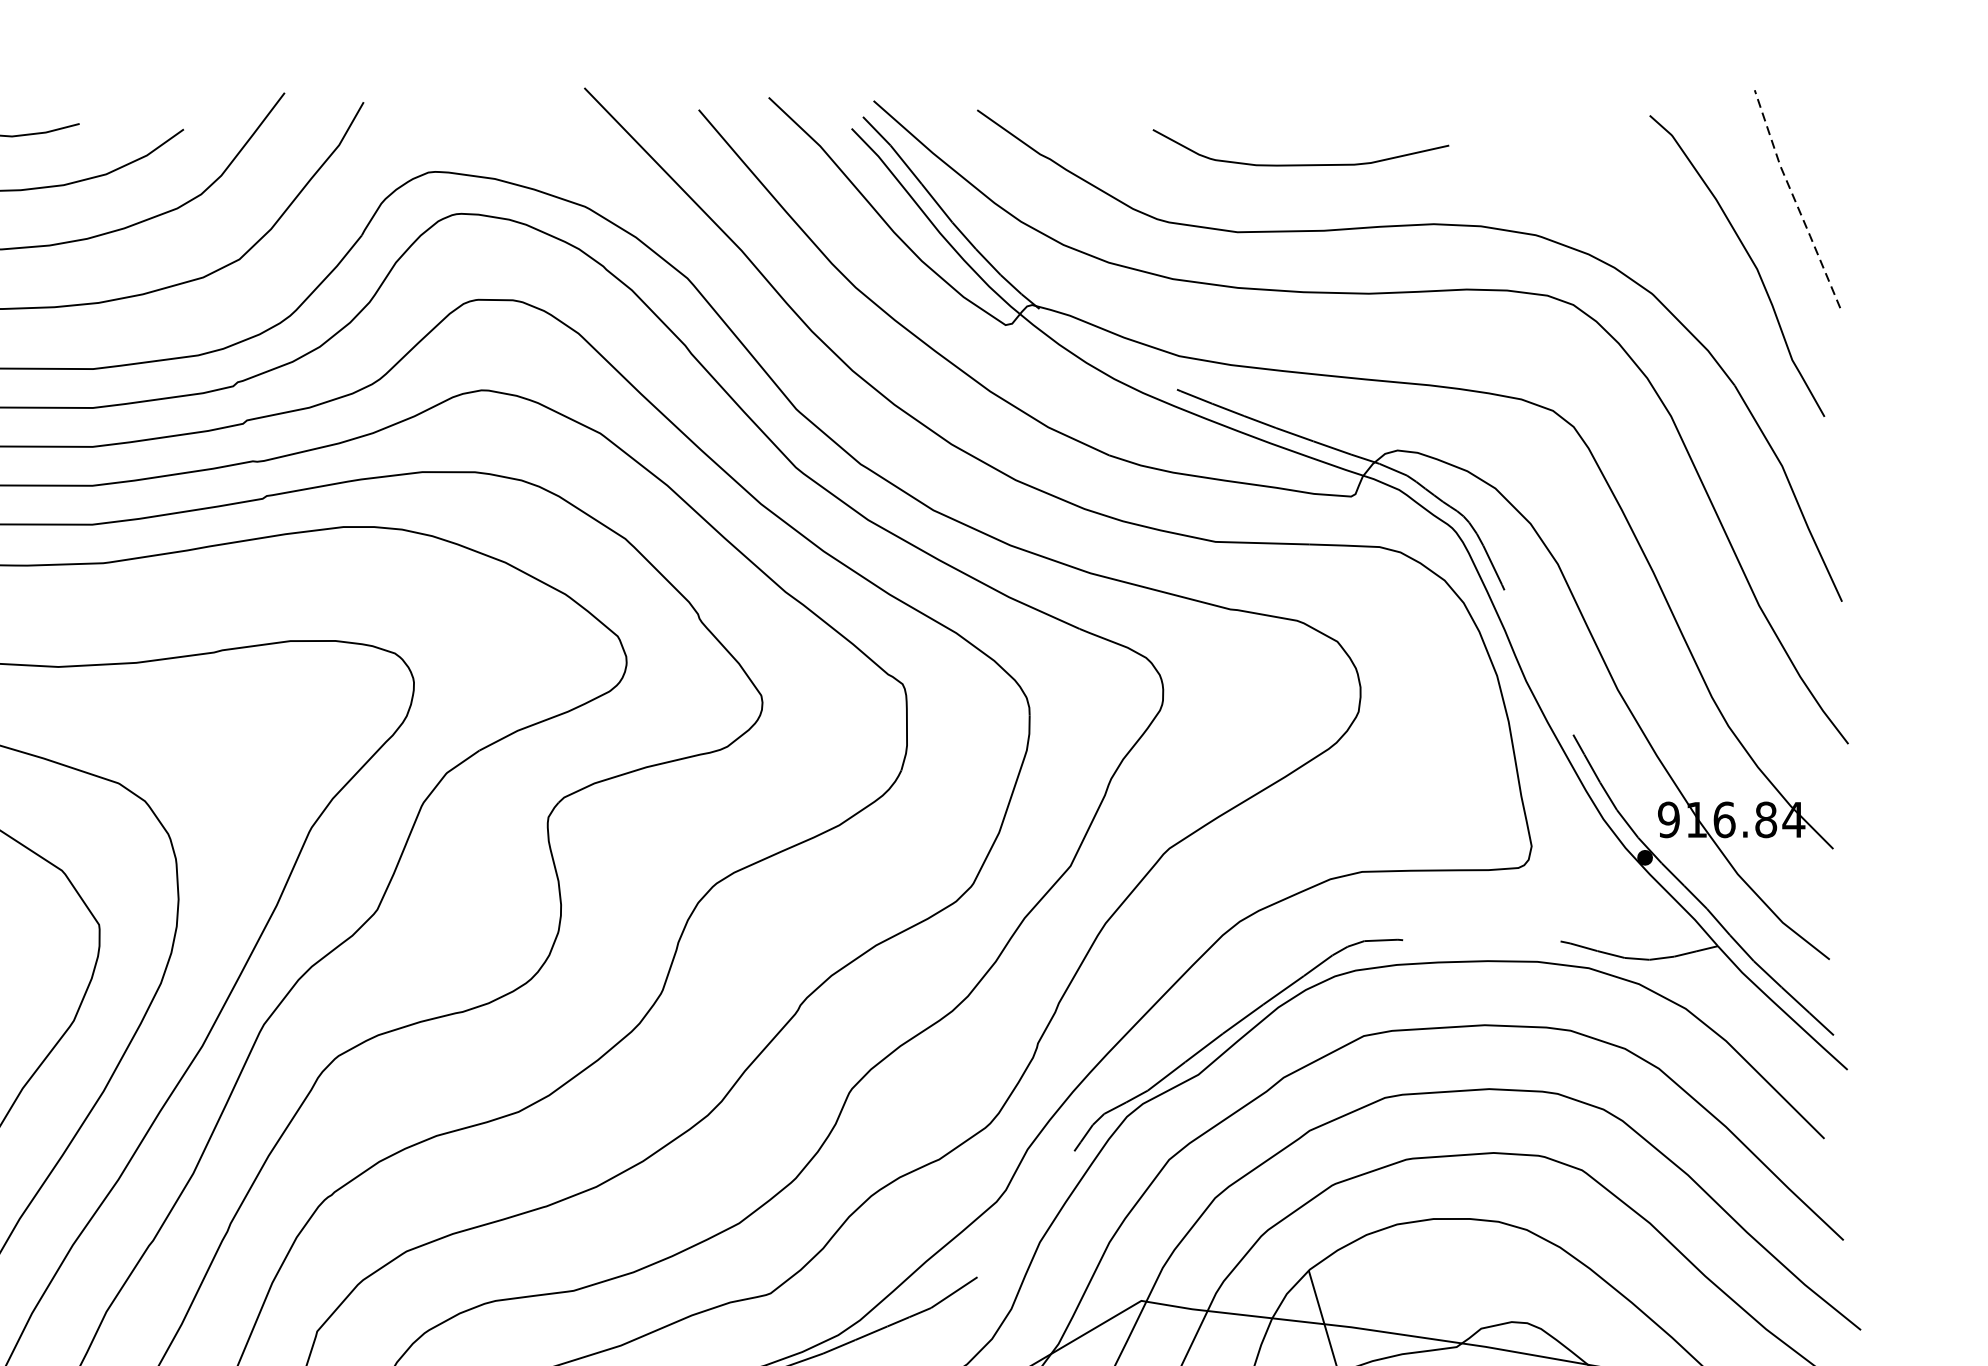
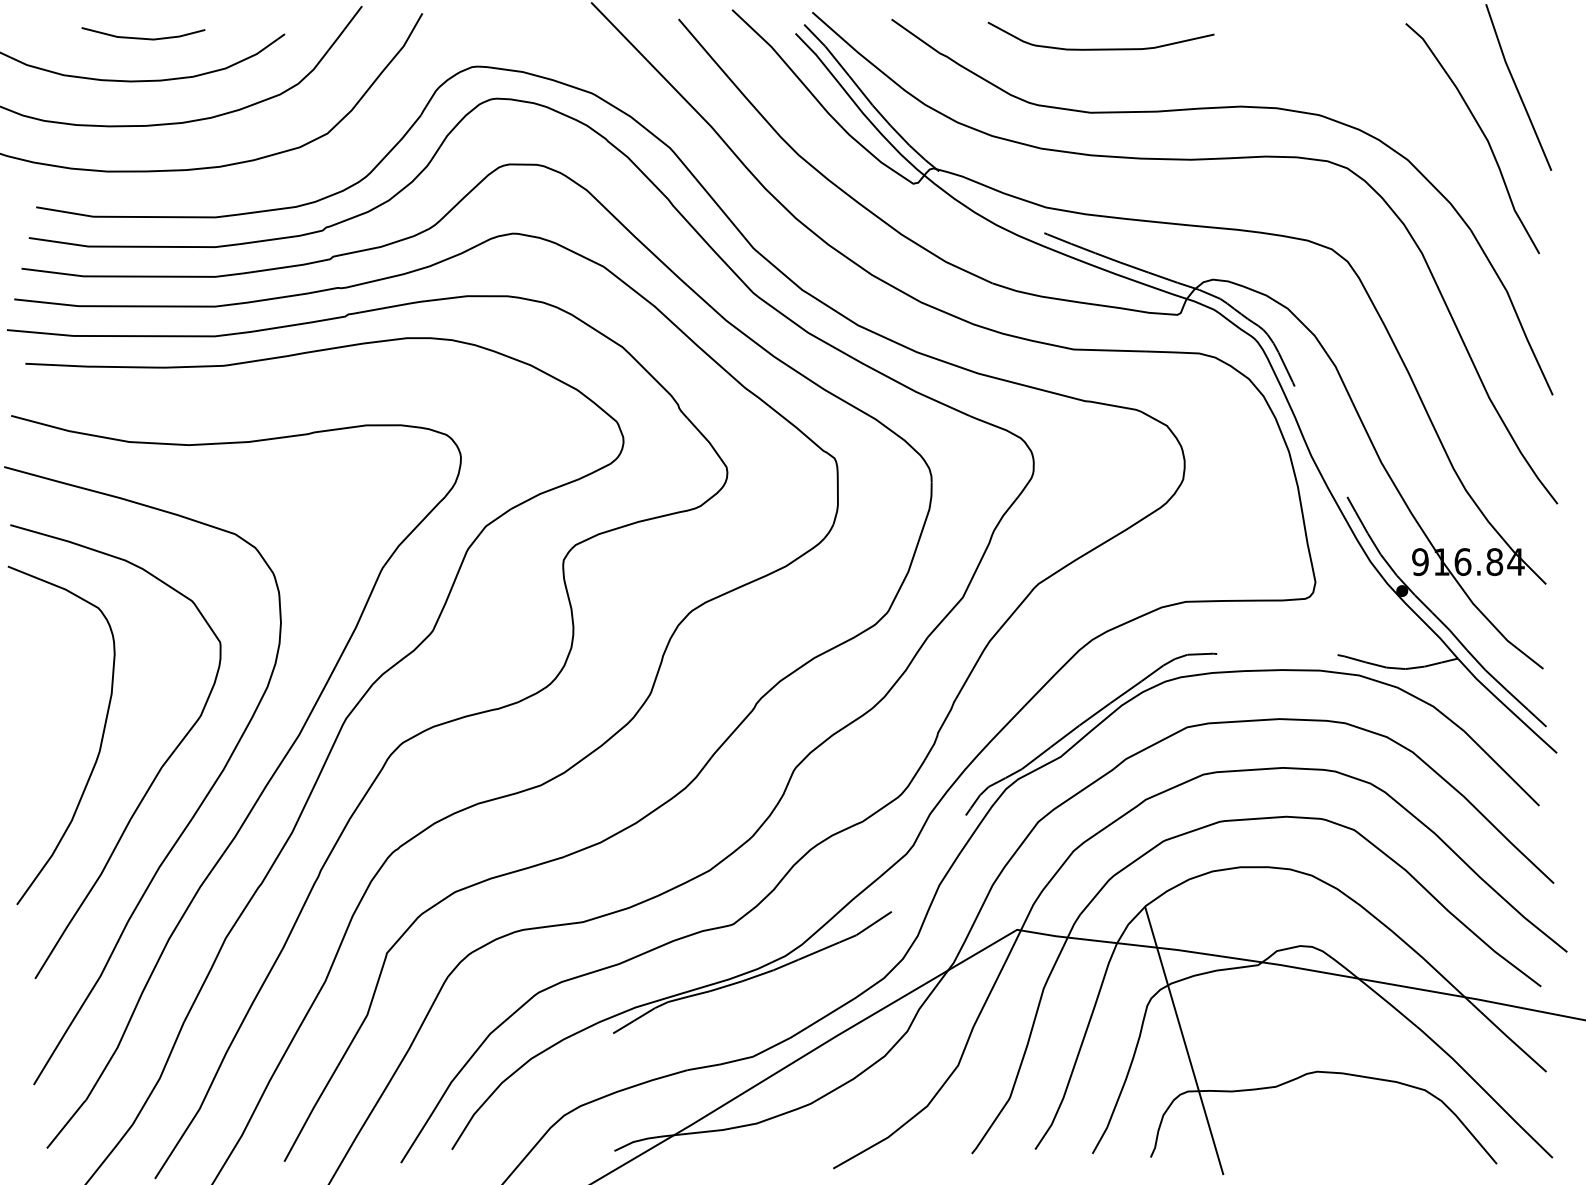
curve: (1300, 163) -> (1100, 48), moved
line: (1794, 200) -> (1516, 88), dashed -> solid

